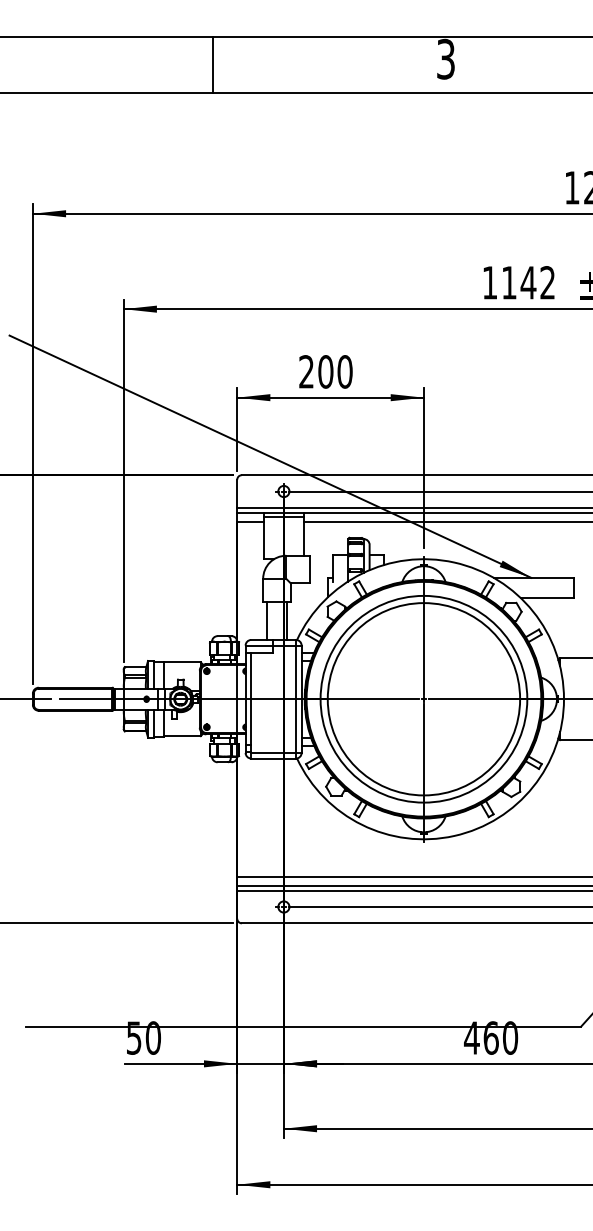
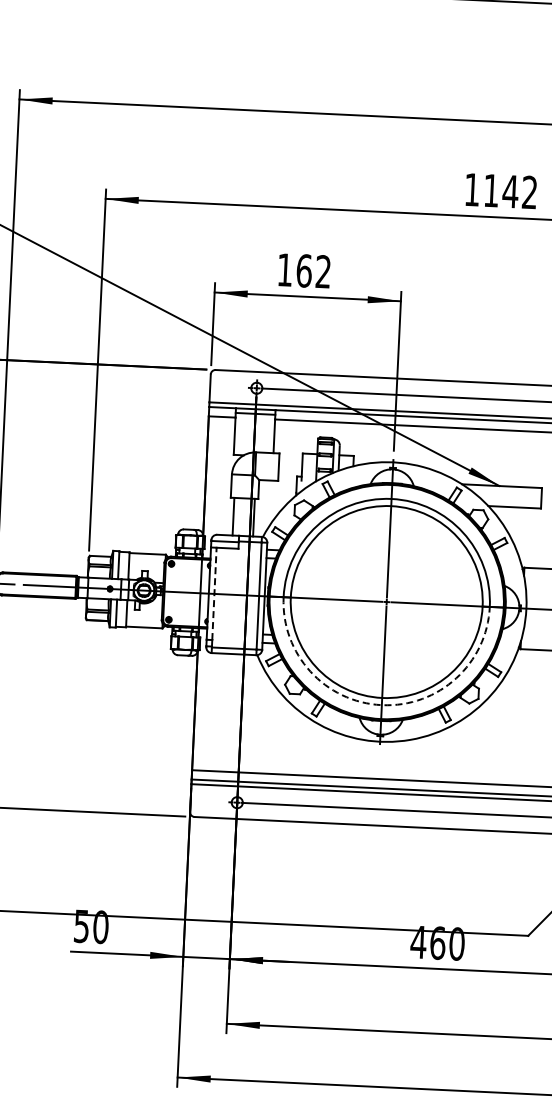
text: (325, 371) -> (303, 270), 200 -> 162
line: (251, 698) -> (214, 593), solid -> dashed
arc: (423, 802) -> (381, 705), solid -> dashed

